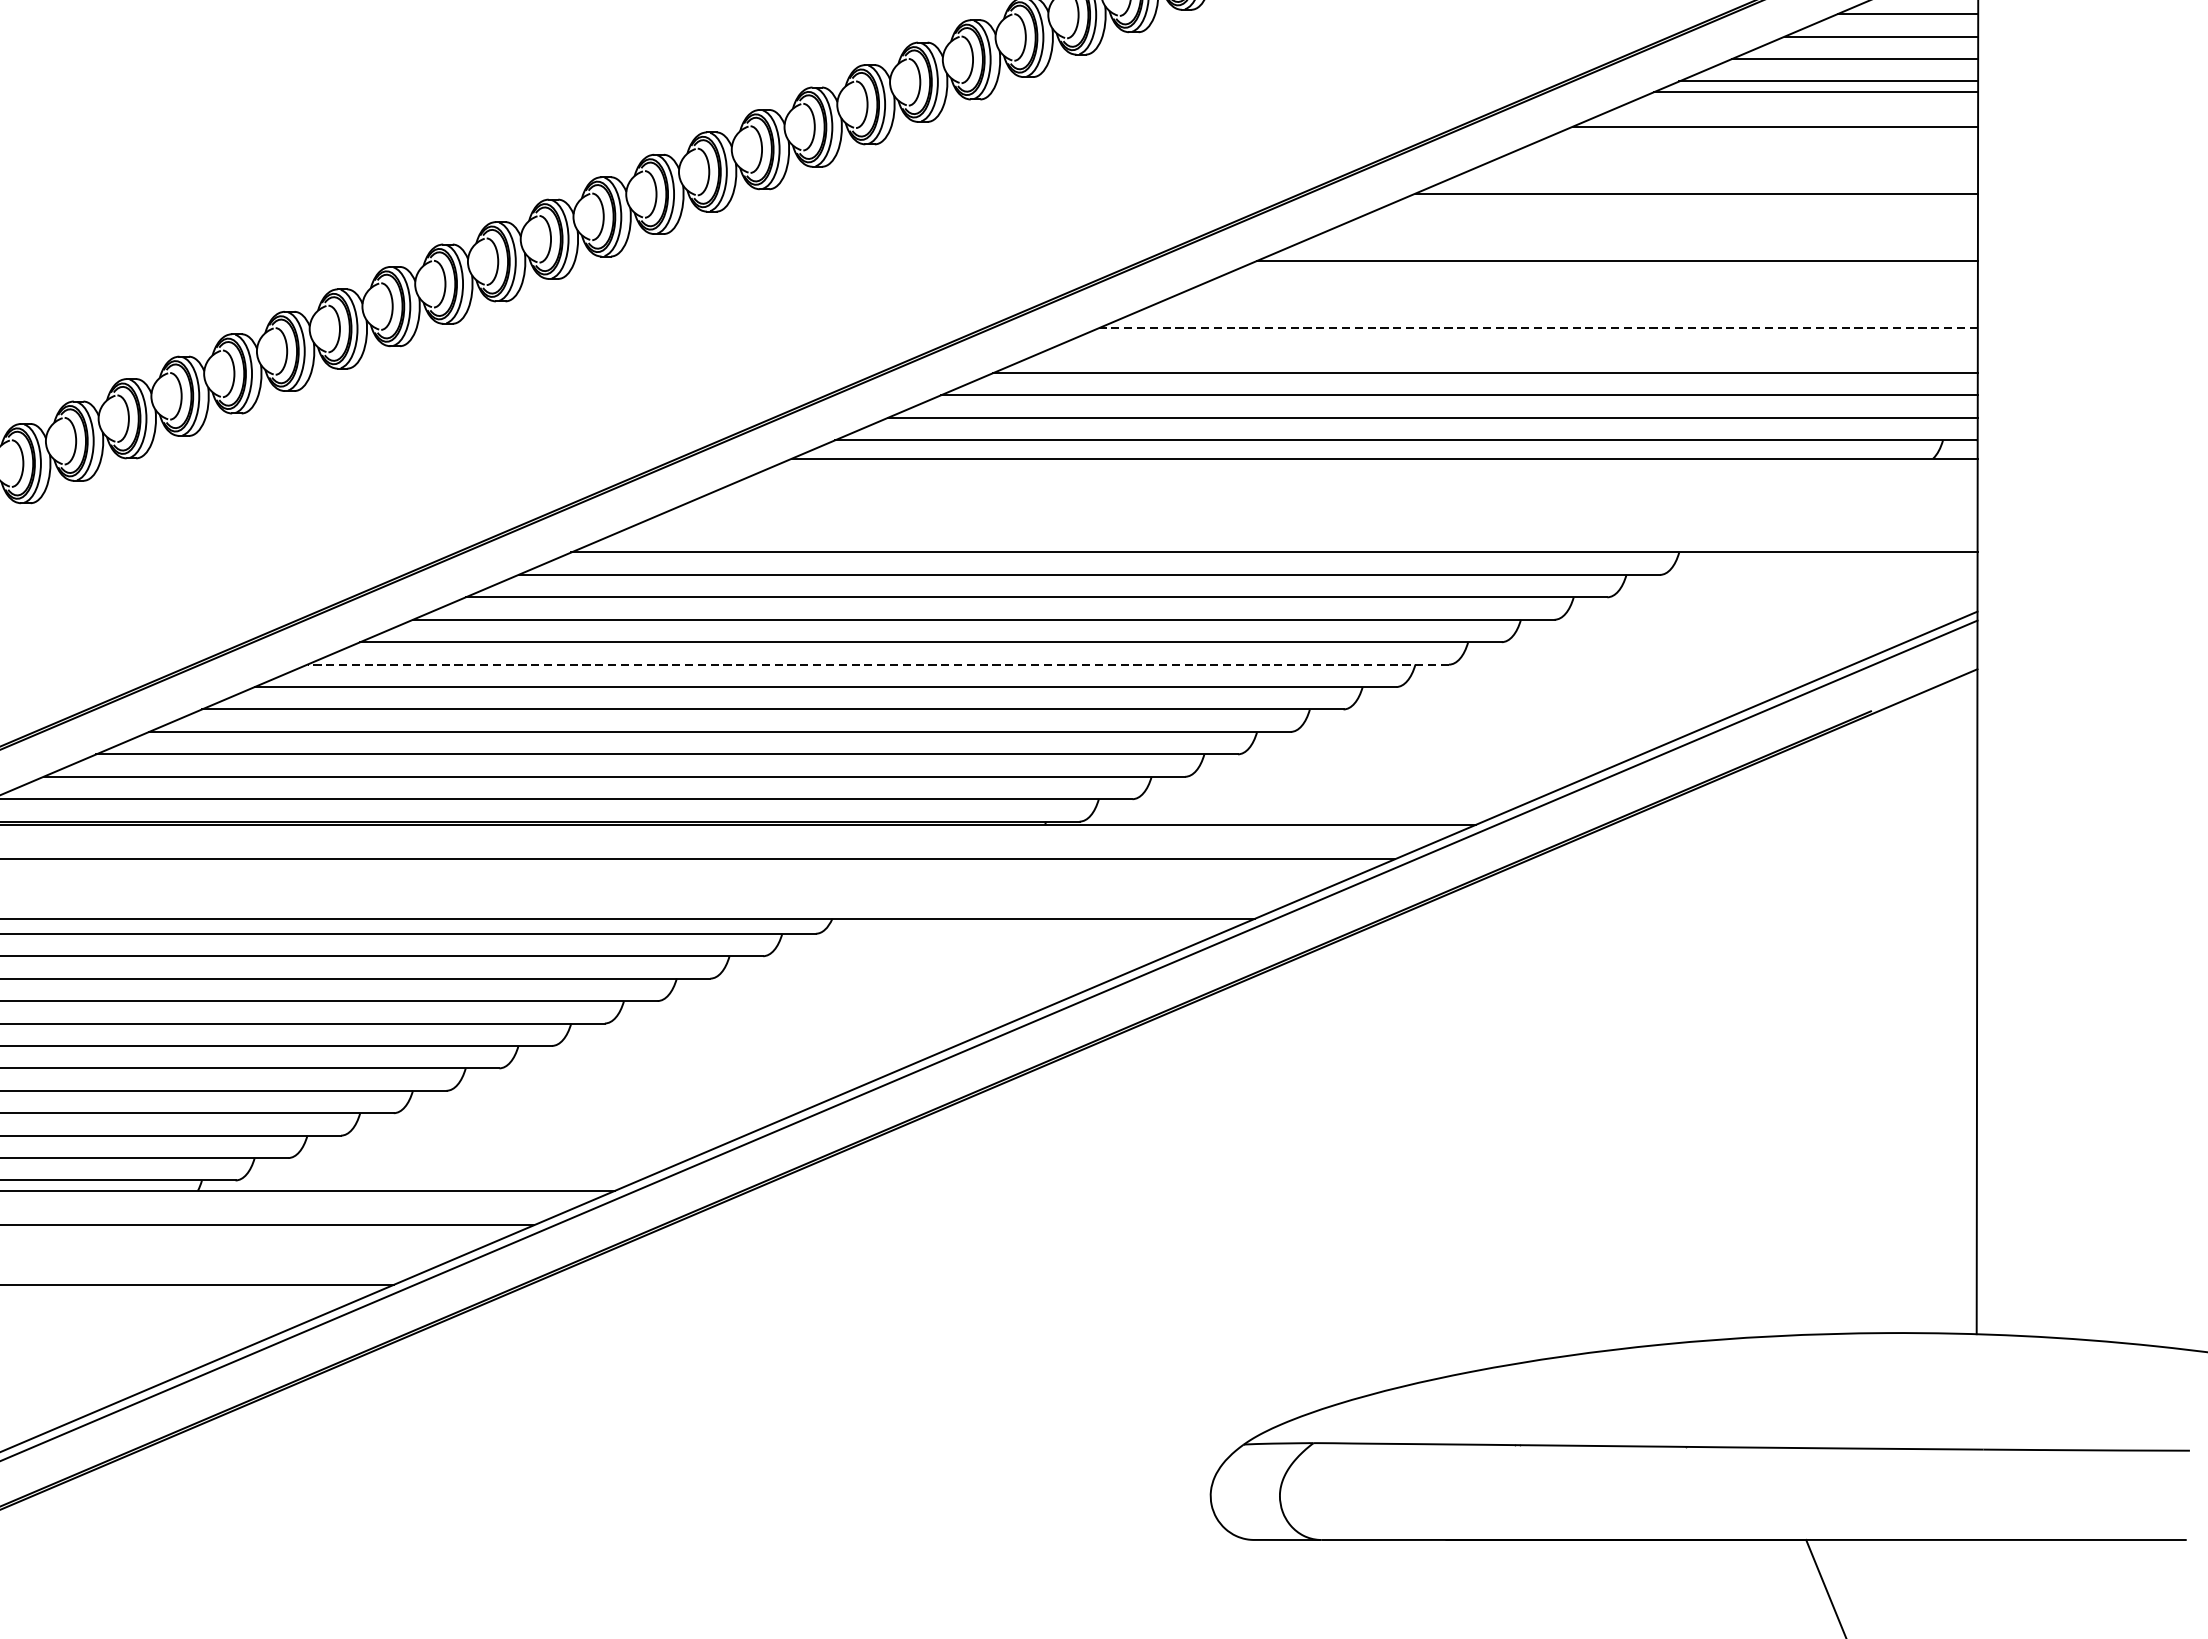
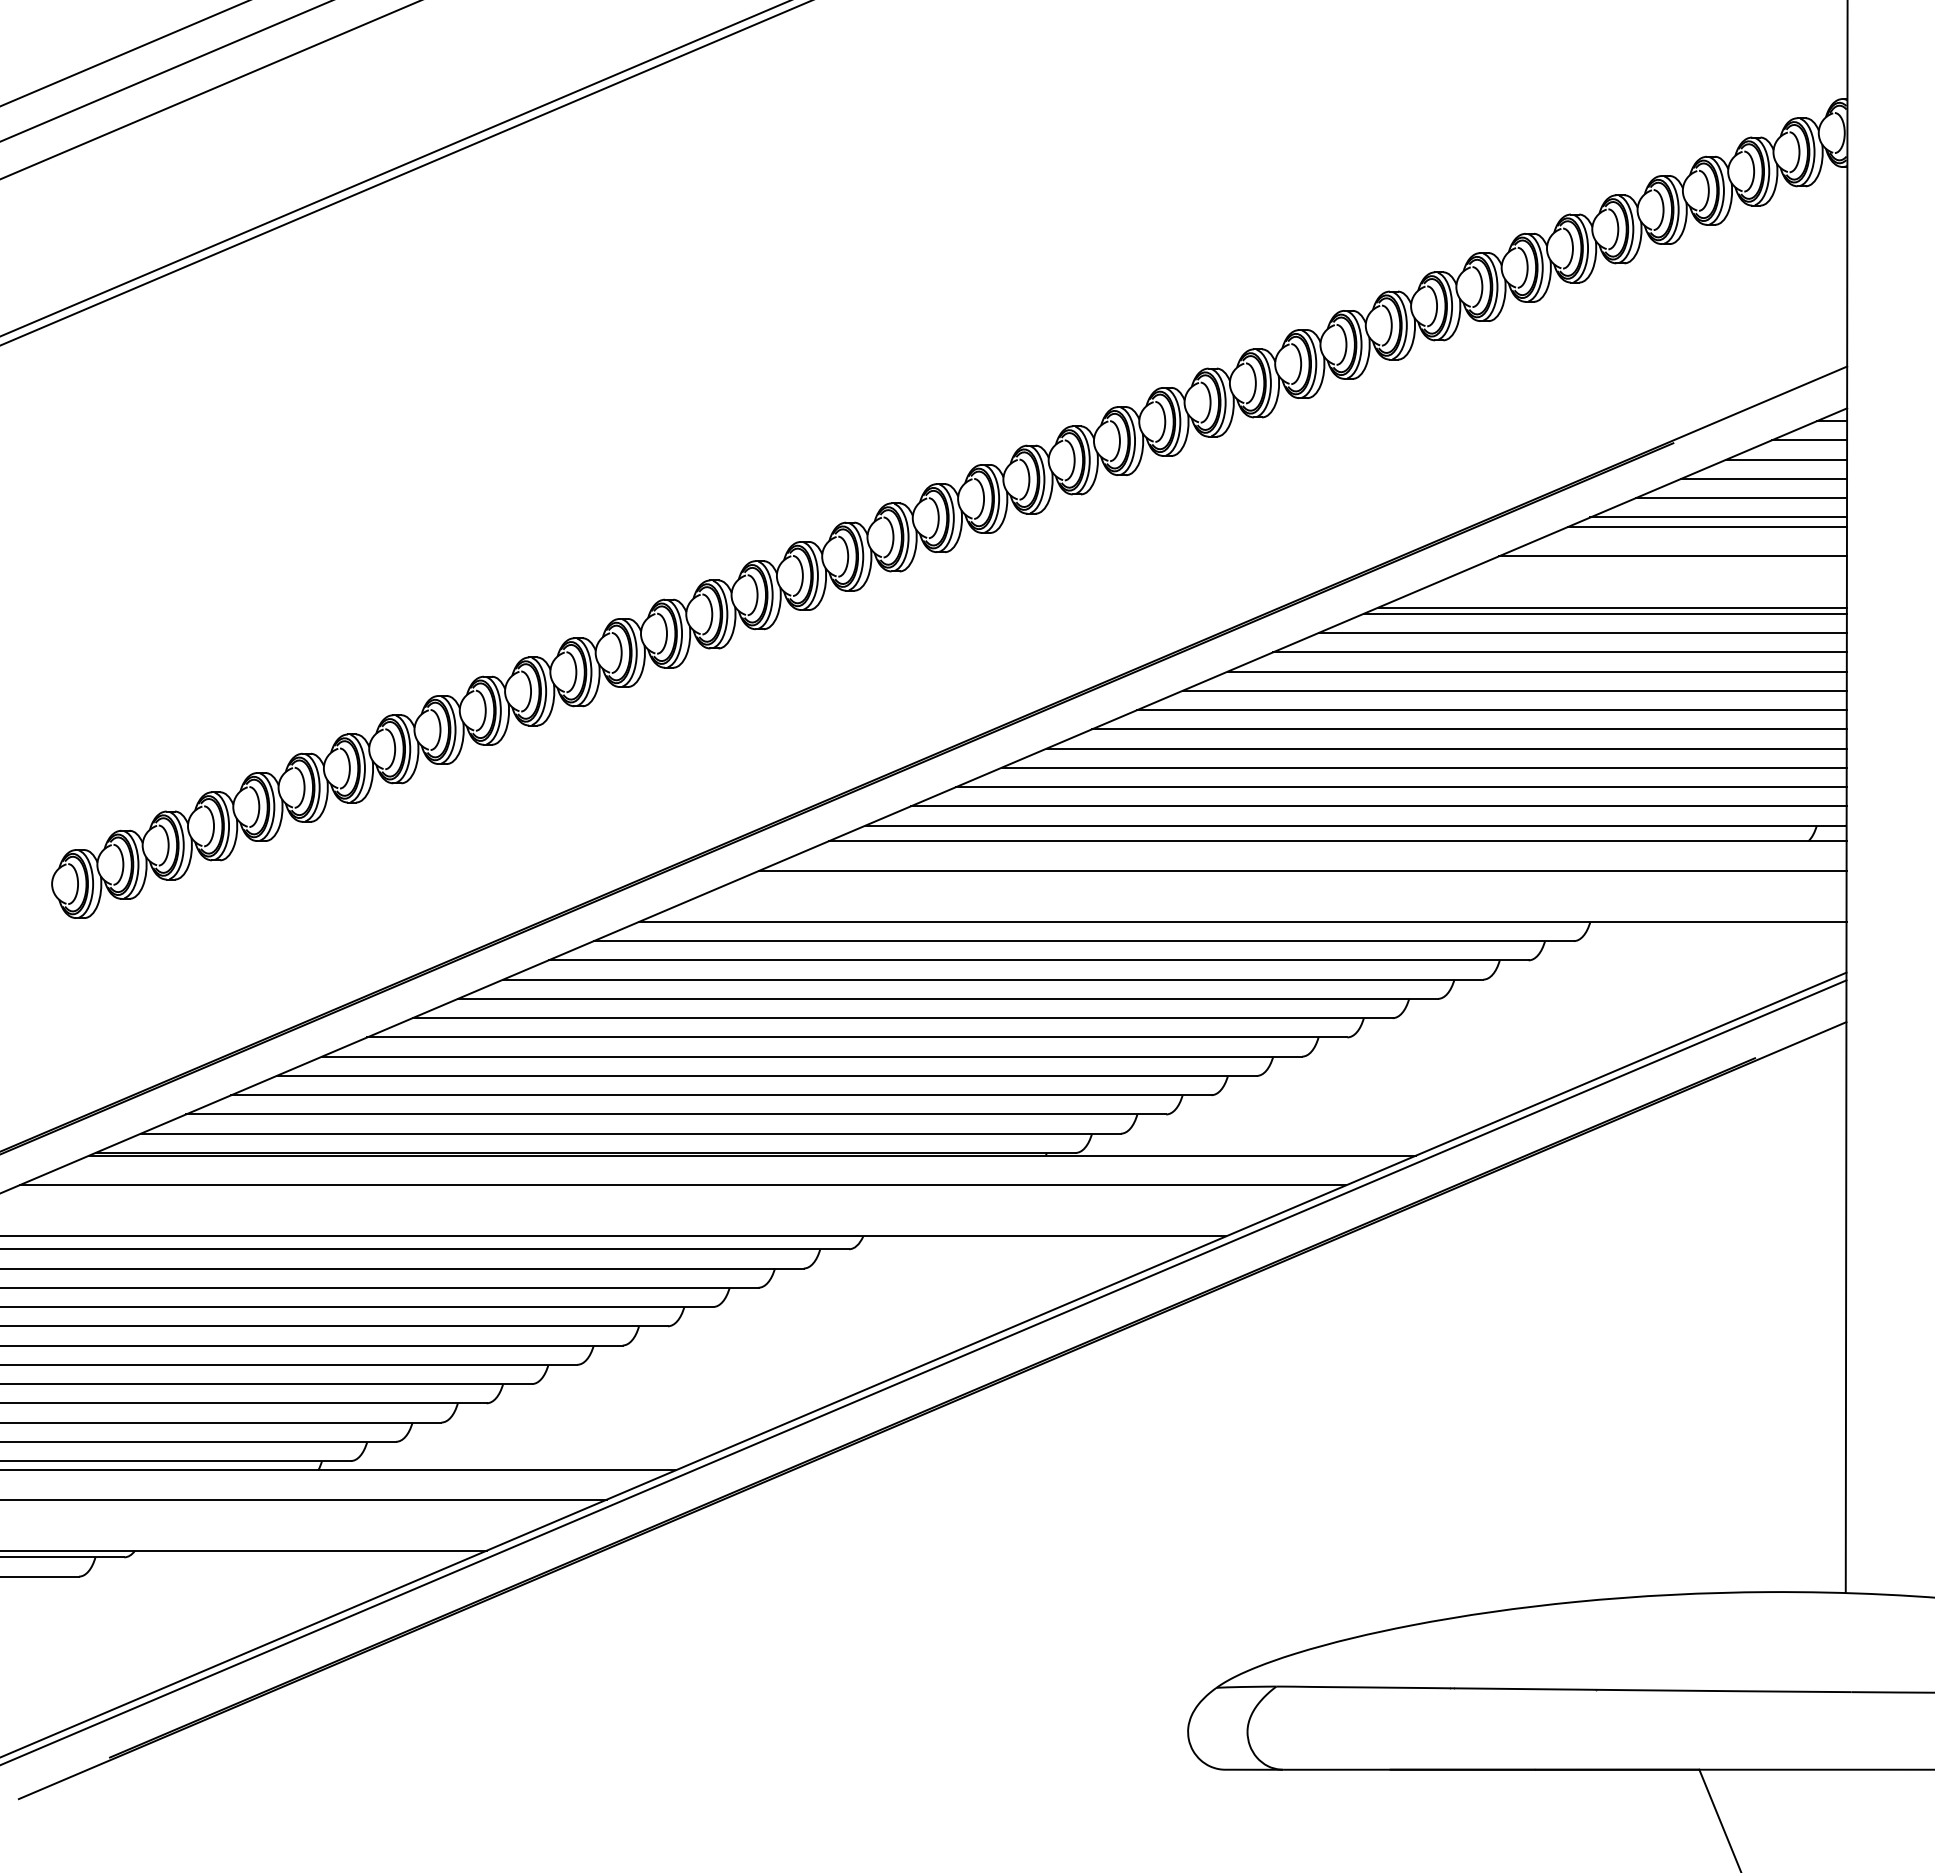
line: (1705, 186) -> (1612, 607), added
line: (1670, 216) -> (1582, 633), added
line: (1643, 238) -> (1559, 652), added
line: (1590, 282) -> (1514, 690), added
line: (1564, 306) -> (1491, 710), added
line: (1537, 328) -> (1468, 729), dashed -> solid
line: (1511, 350) -> (1446, 748), added
line: (1343, 492) -> (1302, 870), added
line: (878, 665) -> (902, 1018), dashed -> solid

